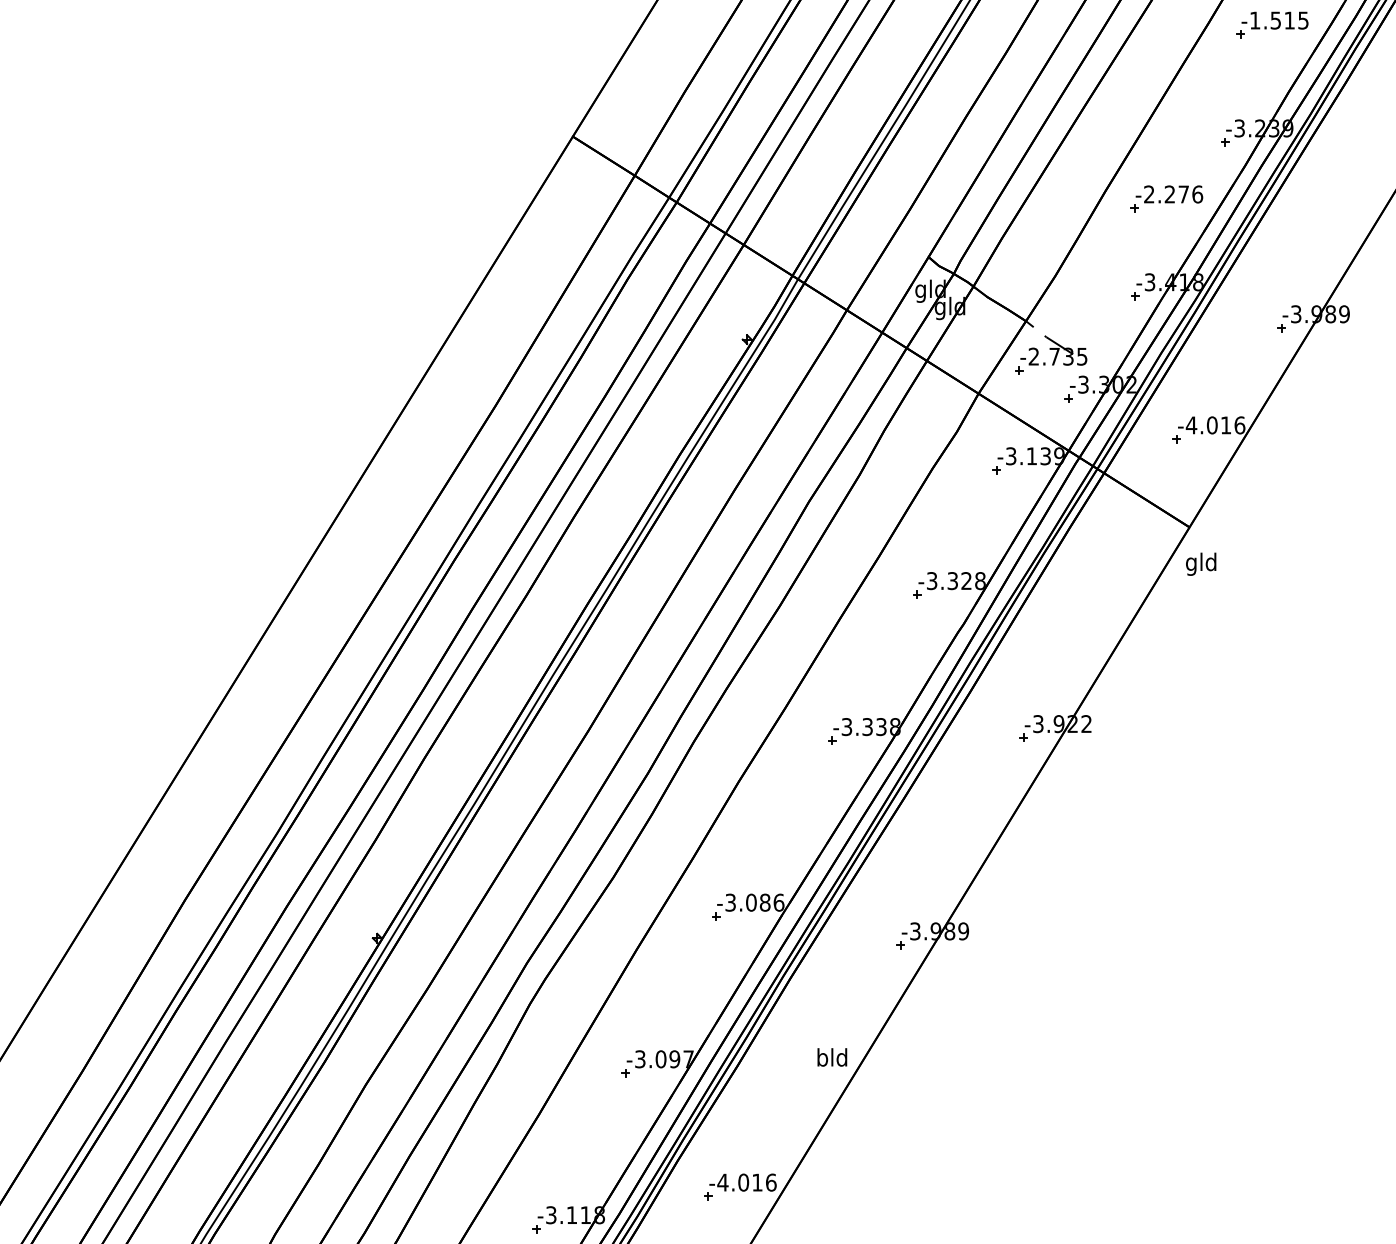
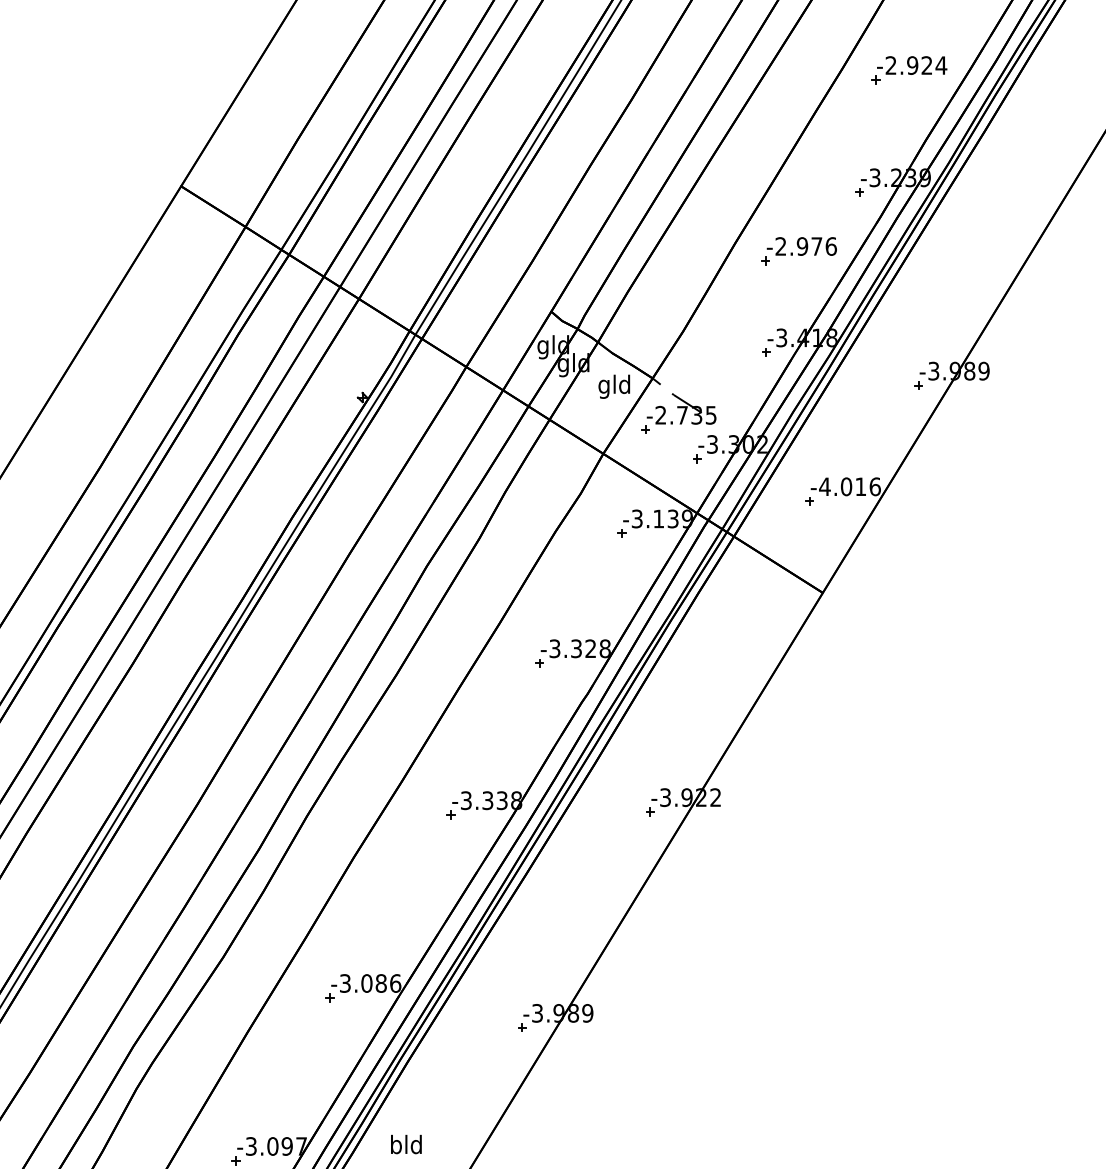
text: (1279, 20) -> (916, 65), -1.515 -> -2.924
text: (1169, 194) -> (801, 246), -2.276 -> -2.976
text: (1201, 563) -> (614, 385), moved
text: (832, 1057) -> (406, 1144), moved

